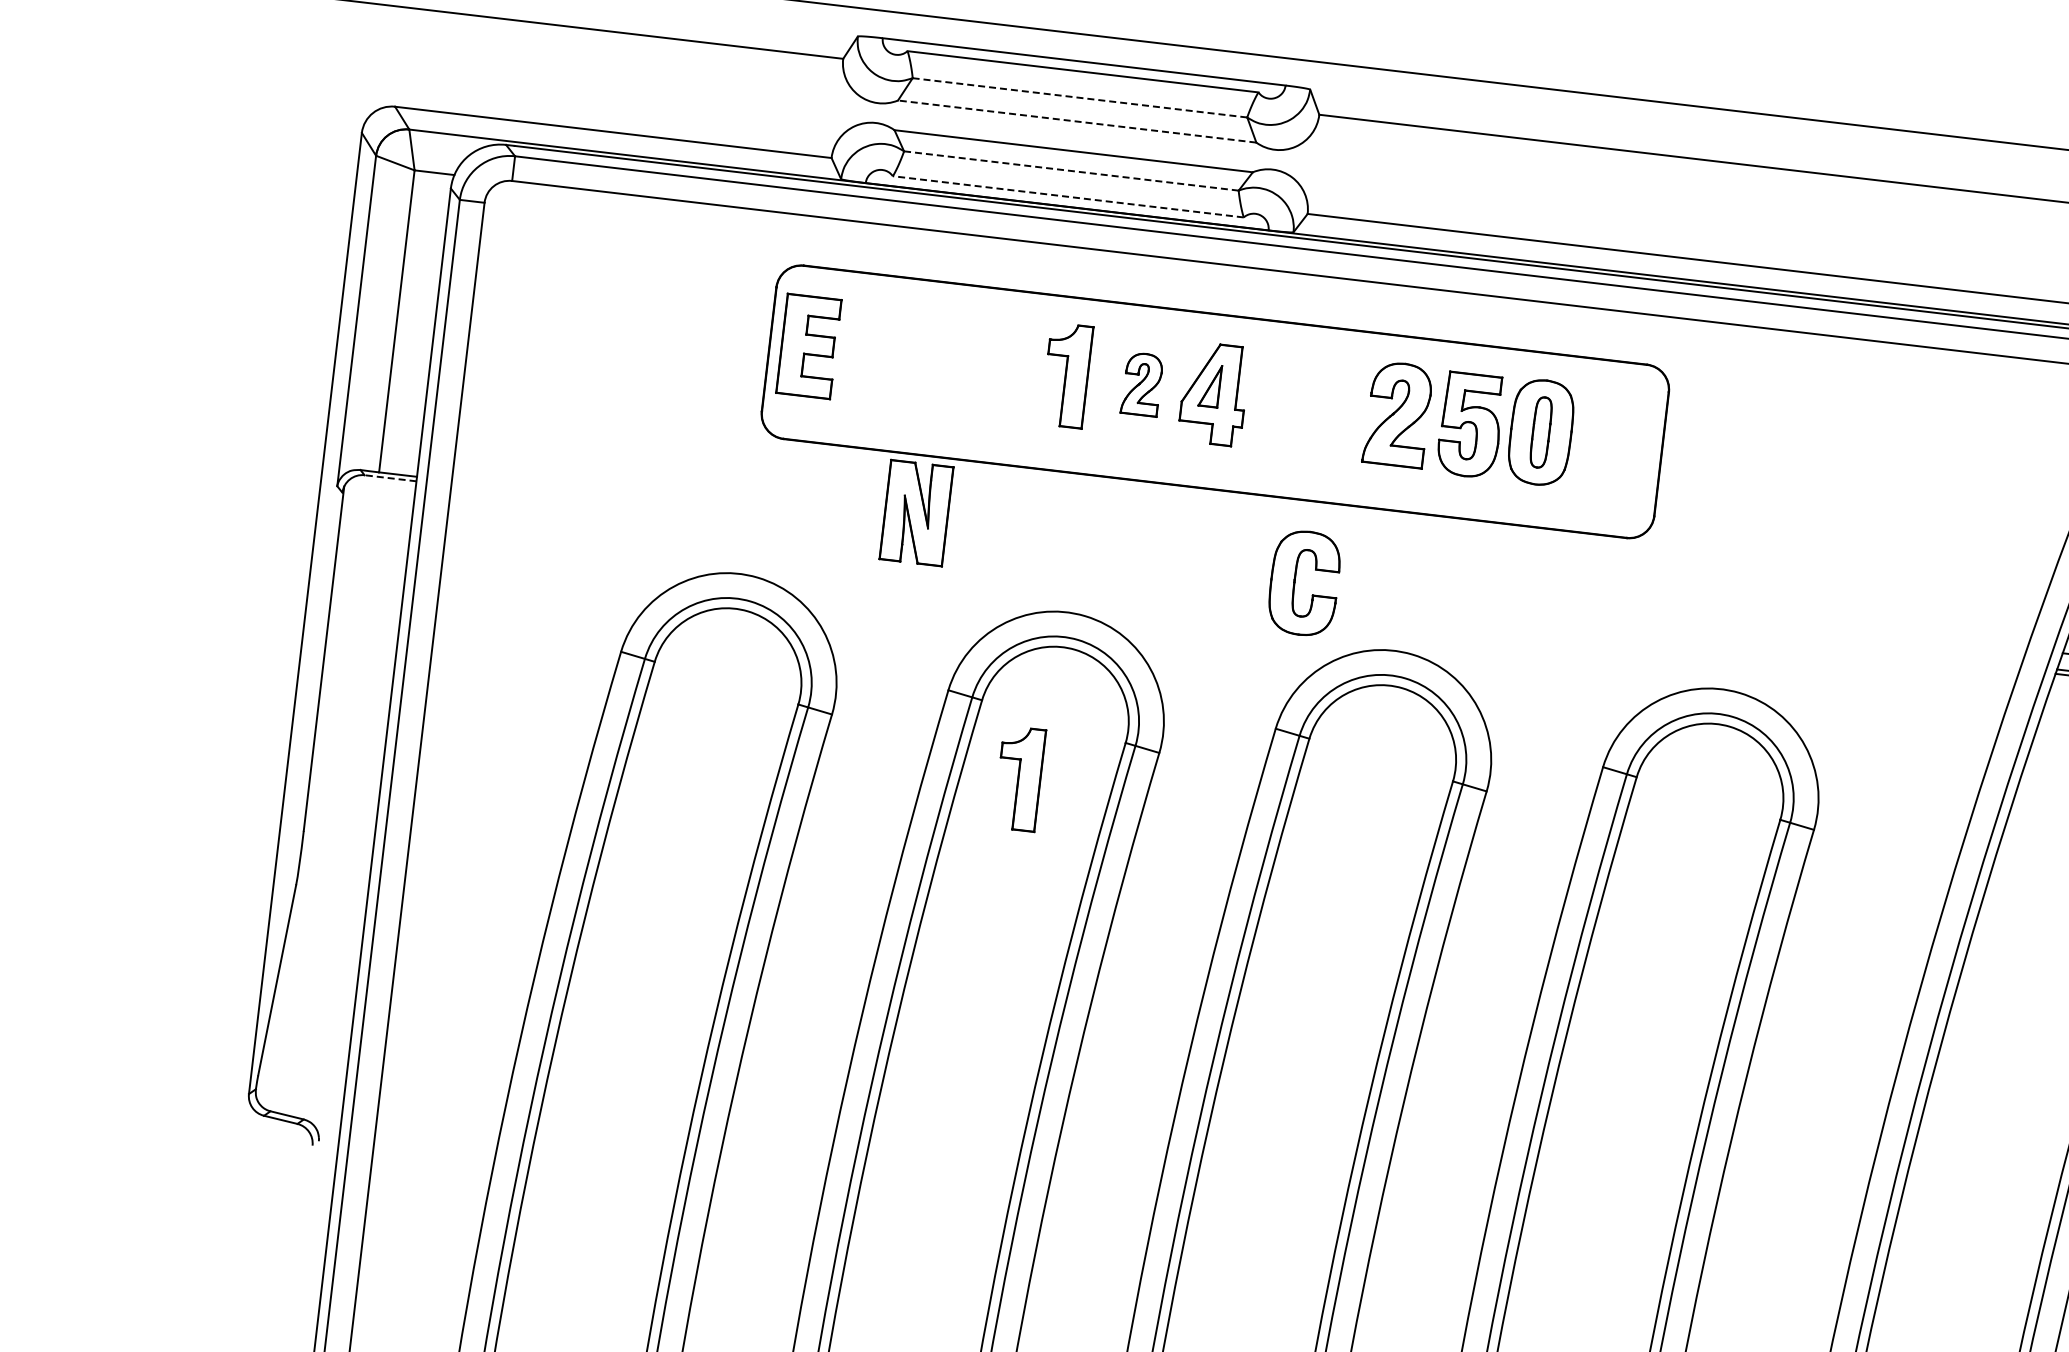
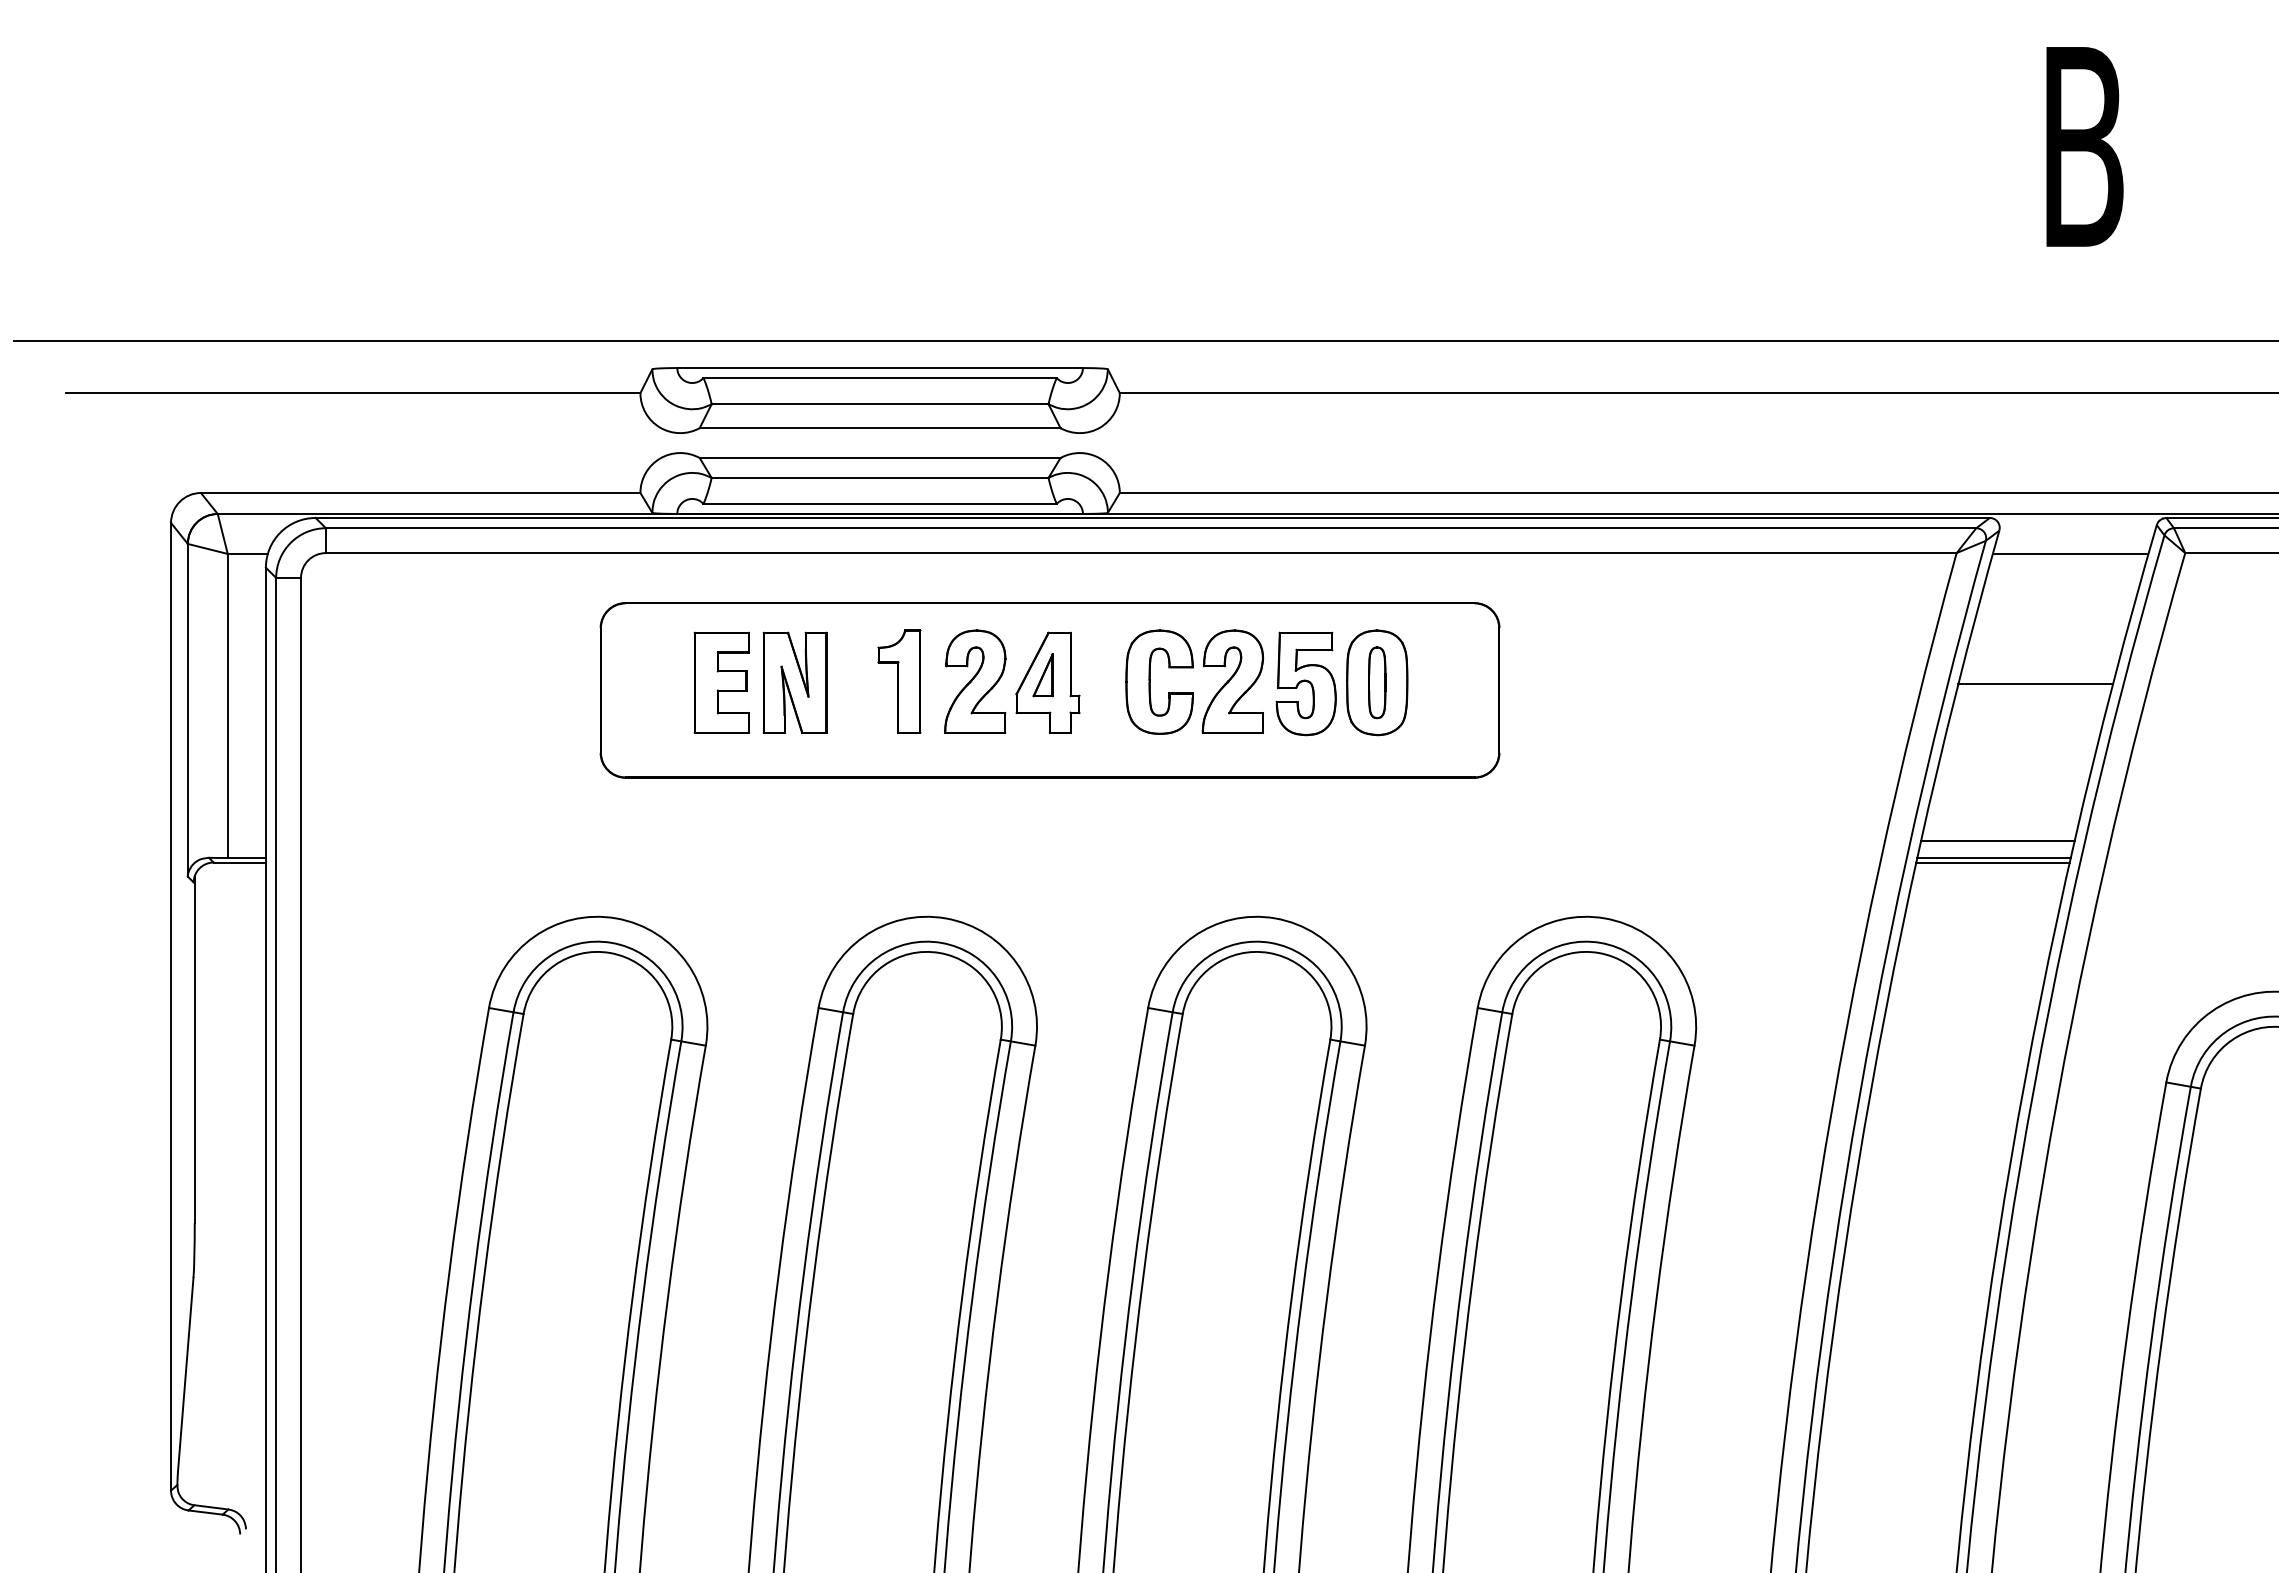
line: (1079, 98) -> (879, 404), dashed -> solid
line: (1076, 121) -> (879, 428), dashed -> solid
line: (1071, 170) -> (880, 477), dashed -> solid
line: (1068, 196) -> (880, 503), dashed -> solid
part: (808, 346) -> (721, 682), moved
part: (1142, 384) -> (975, 681), size x1.67
line: (390, 478) -> (239, 862), dashed -> solid
part: (915, 512) -> (794, 682), moved
part: (1295, 581) -> (1150, 681), moved
part: (1019, 778) -> (899, 1087), removed

